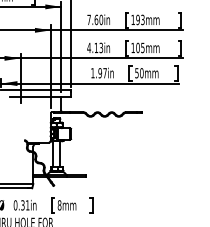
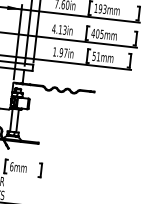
text: (133, 48) -> (93, 33), 105mm -> 405mm
text: (141, 73) -> (98, 57), 50mm -> 51mm
text: (59, 205) -> (11, 166), 8mm -> 6mm

